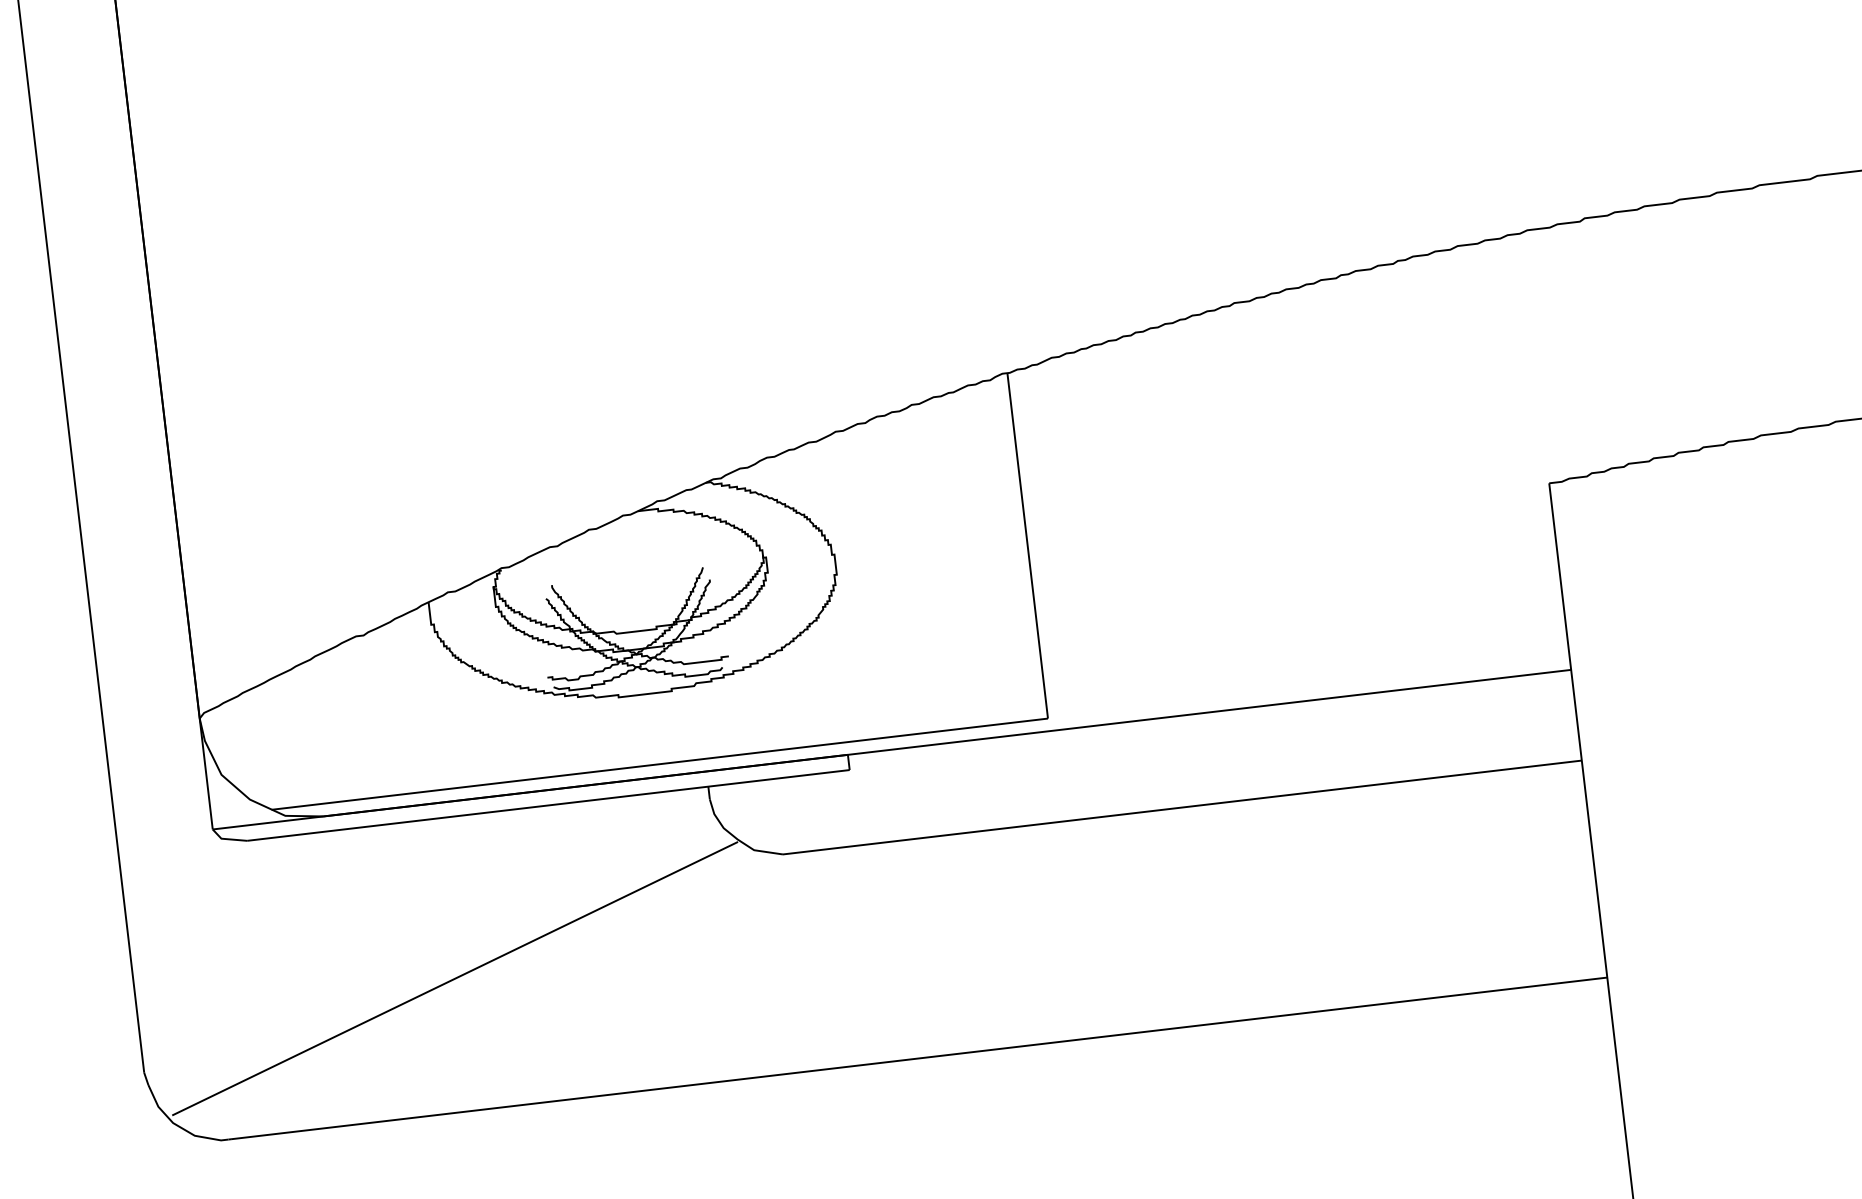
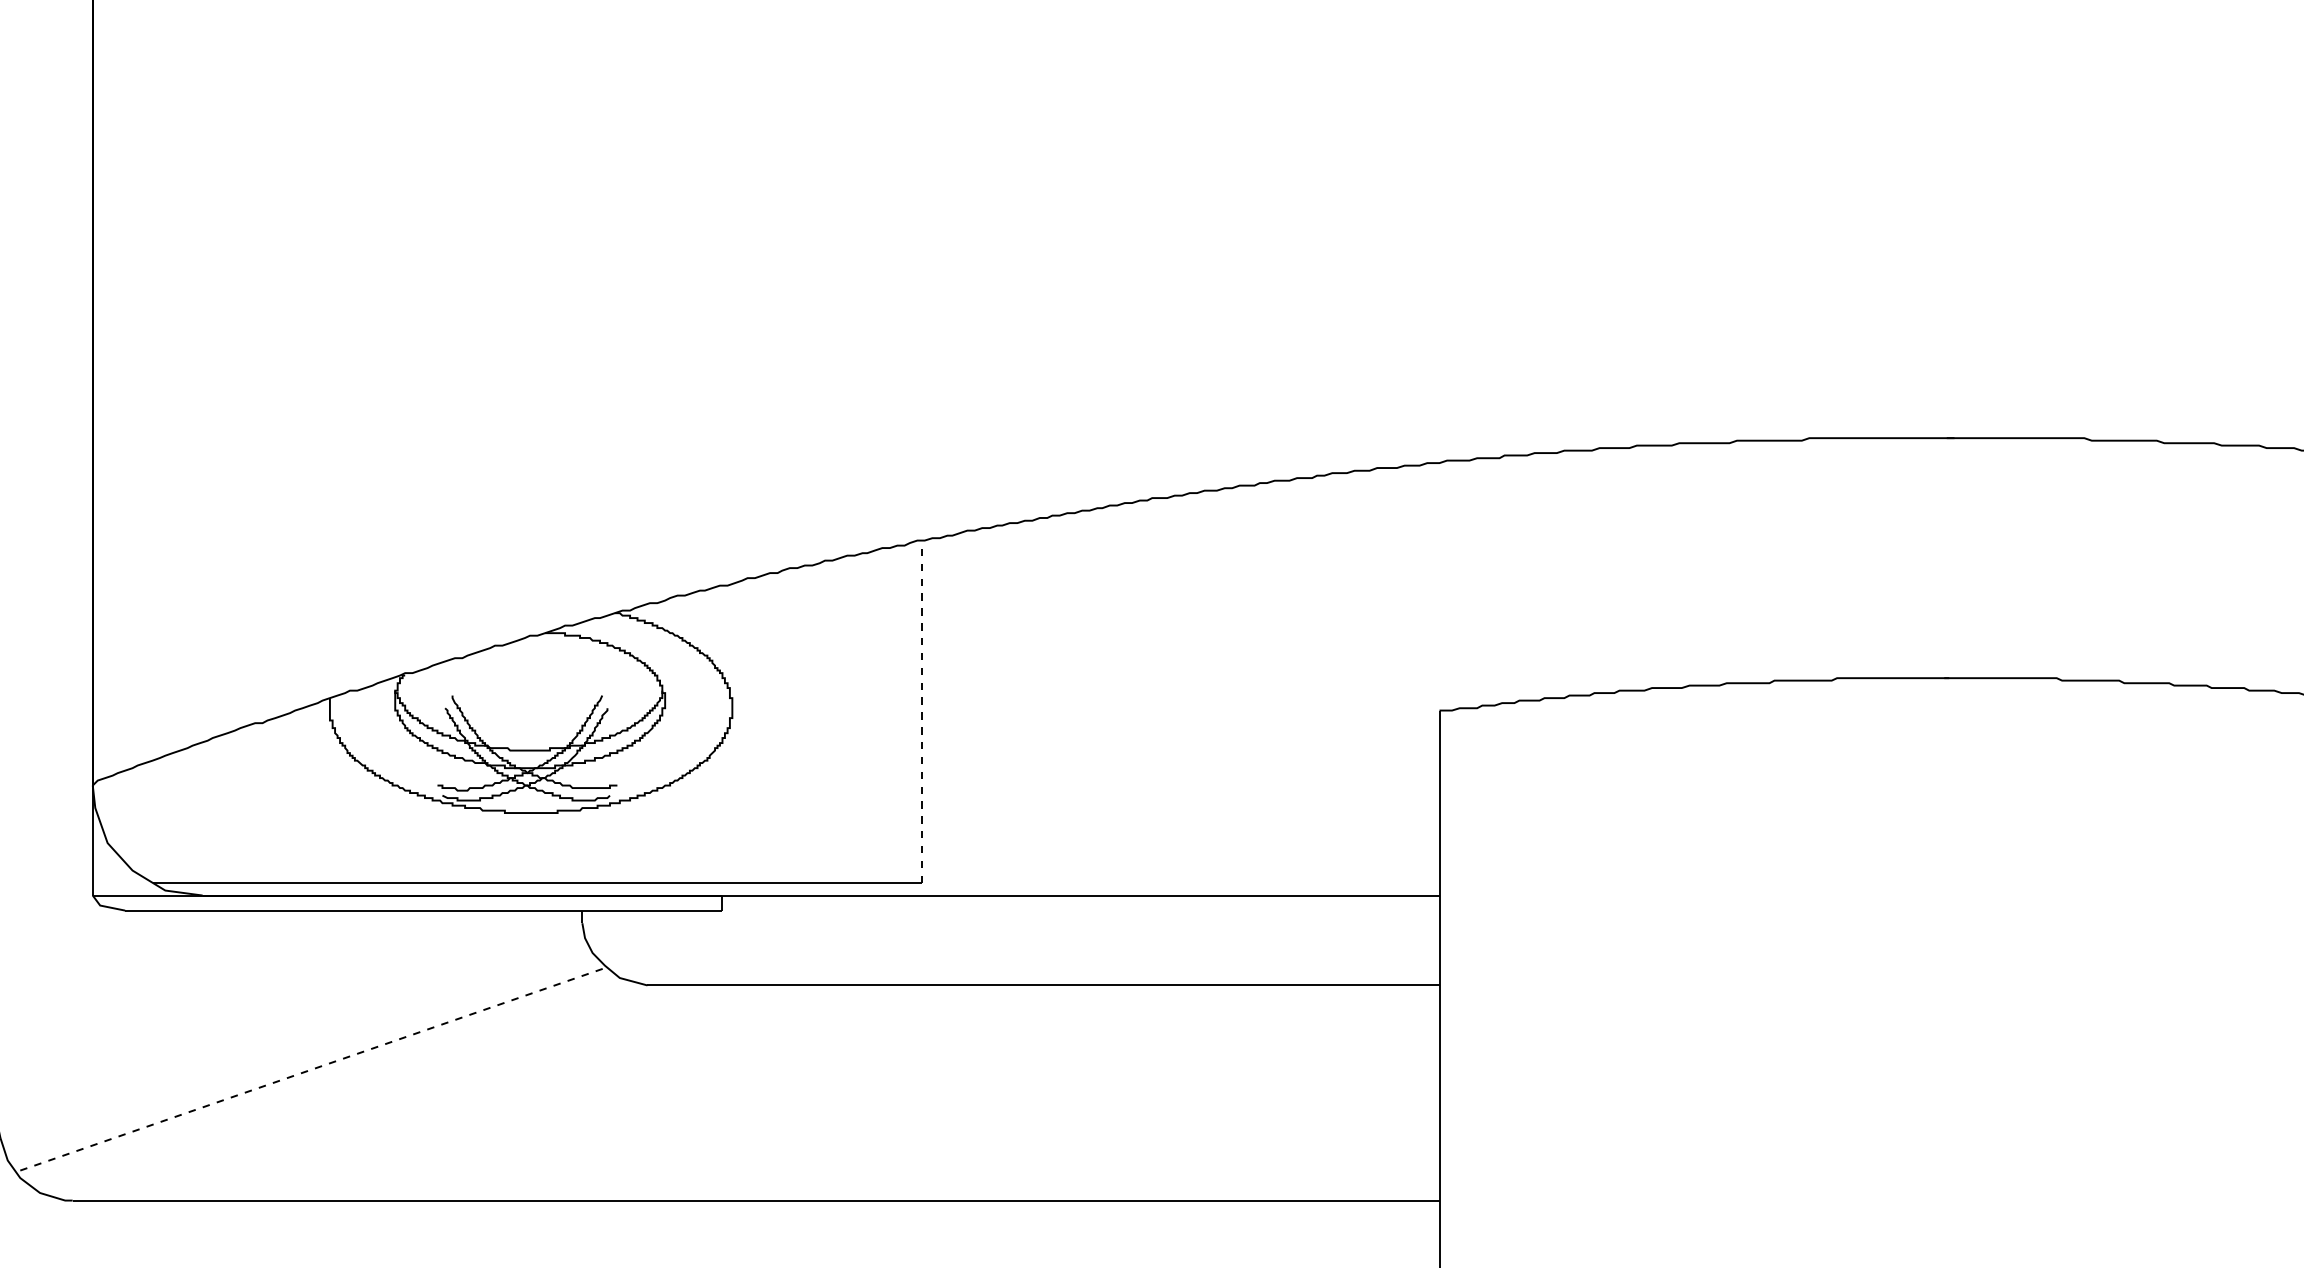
line: (1027, 545) -> (922, 711), solid -> dashed
line: (456, 978) -> (313, 1069), solid -> dashed

